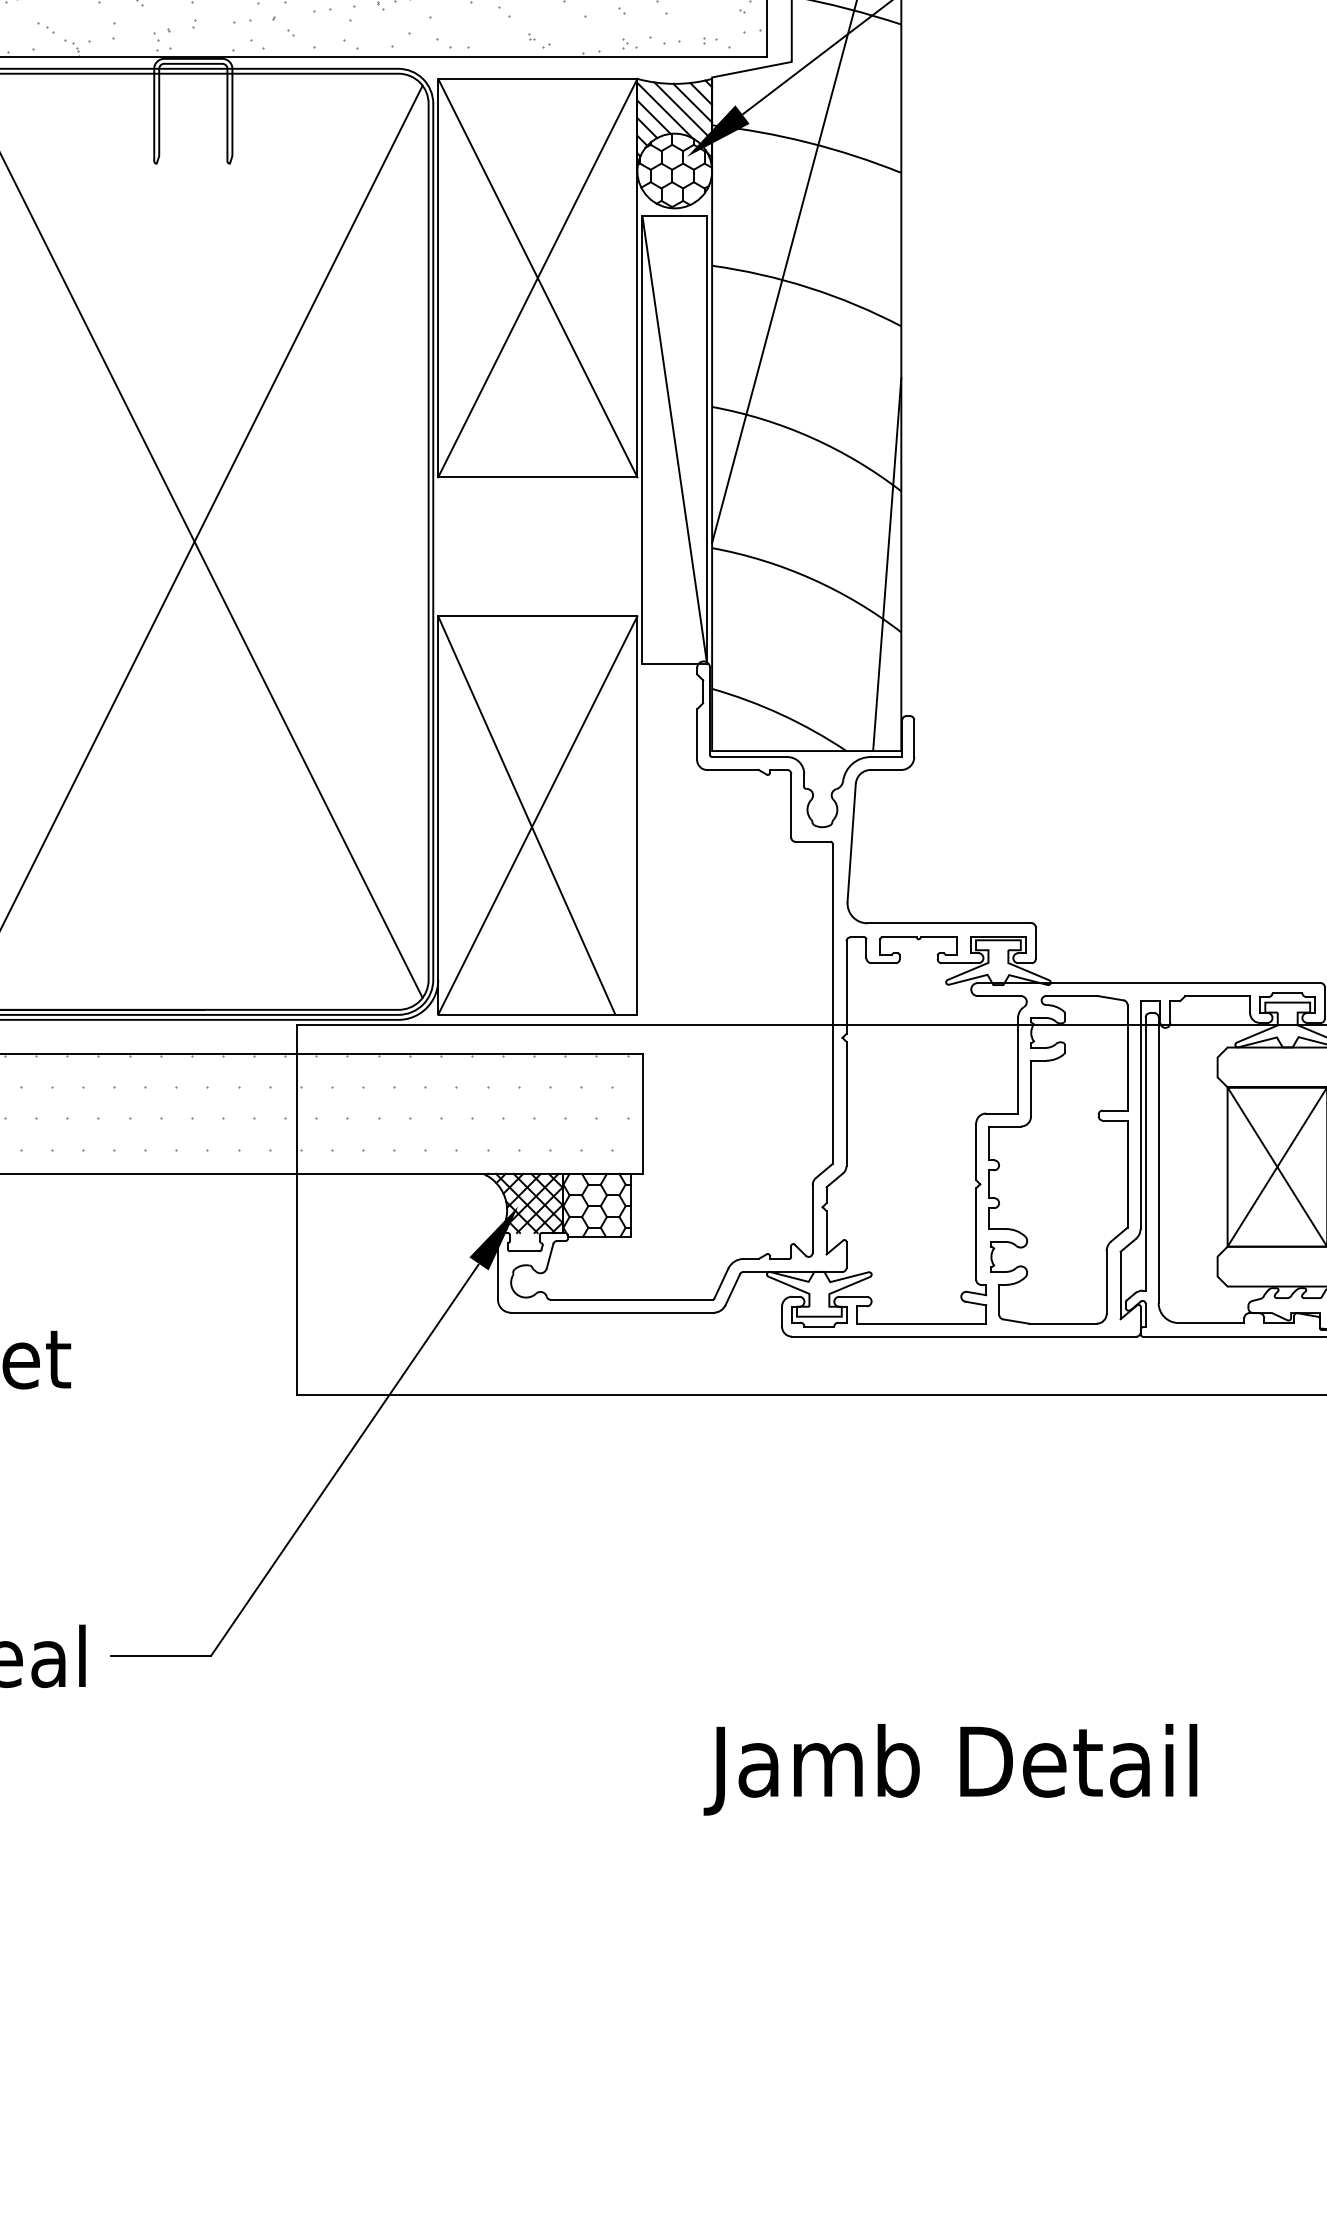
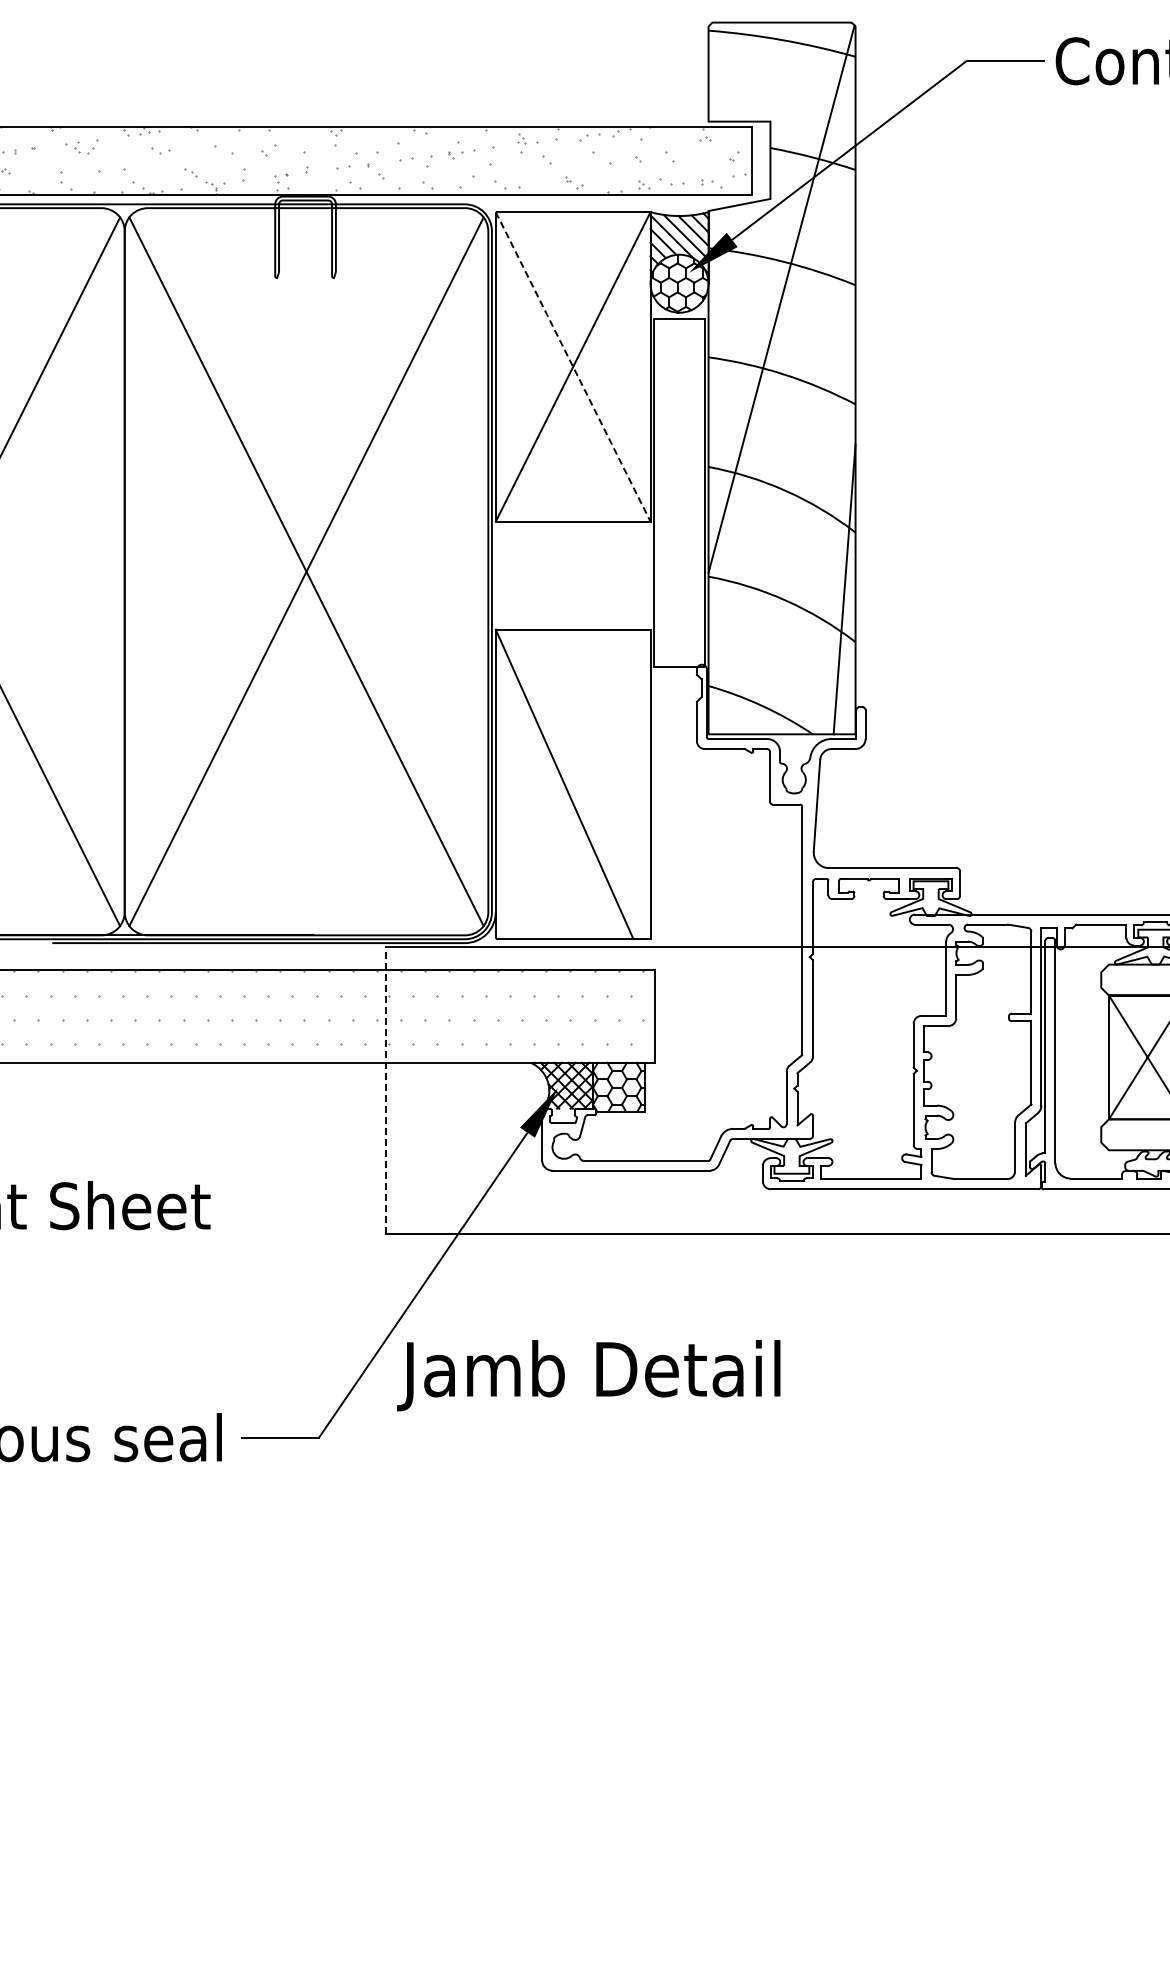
line: (538, 277) -> (573, 366), solid -> dashed
line: (674, 439) -> (679, 492), removed
line: (536, 815) -> (572, 784), removed
line: (297, 1209) -> (386, 1090), solid -> dashed
text: (950, 1769) -> (588, 1375), moved

